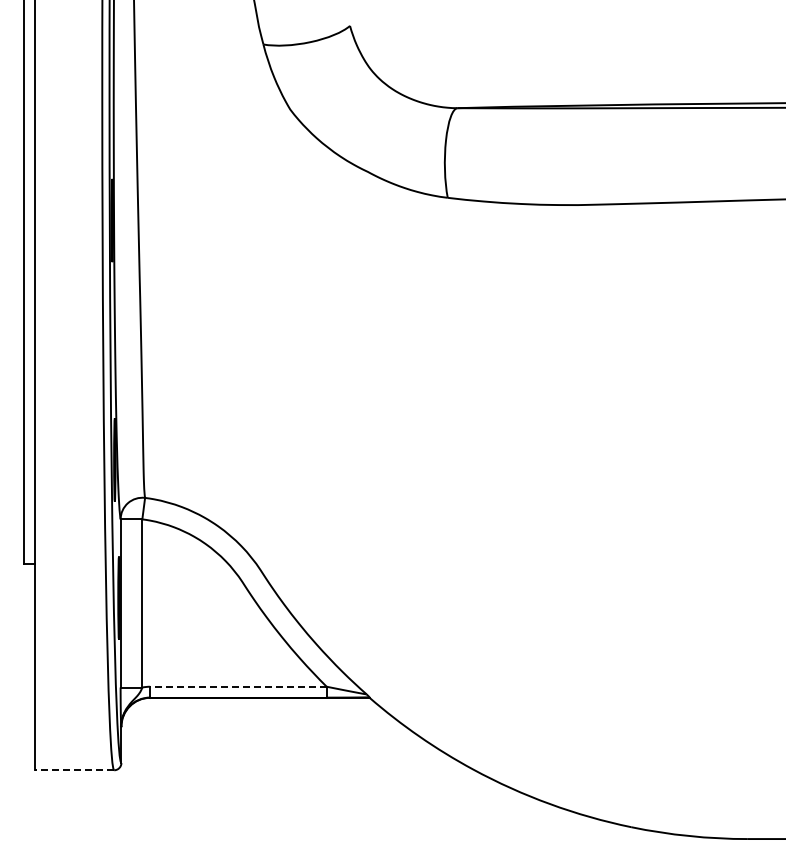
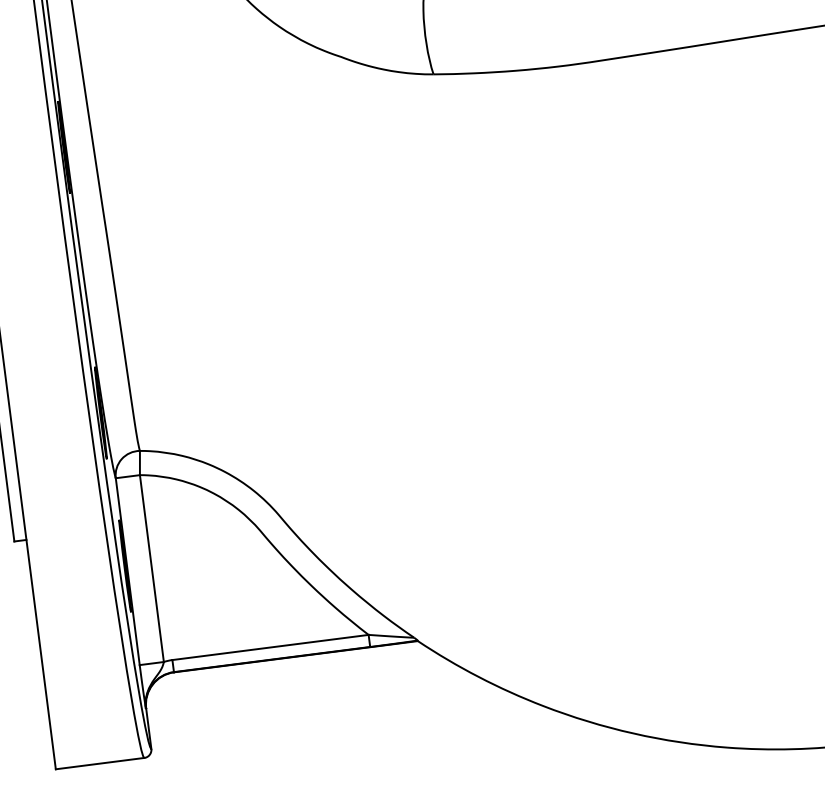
line: (237, 686) -> (269, 647), dashed -> solid
line: (74, 770) -> (100, 763), dashed -> solid

